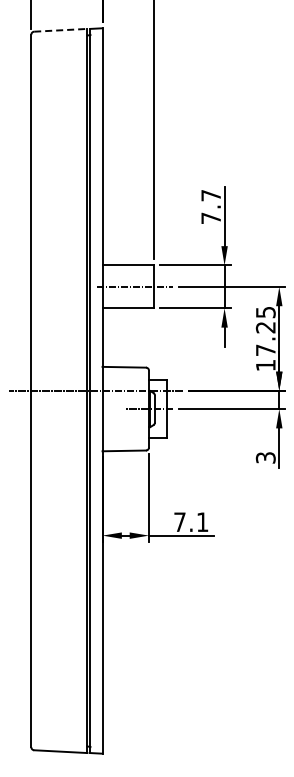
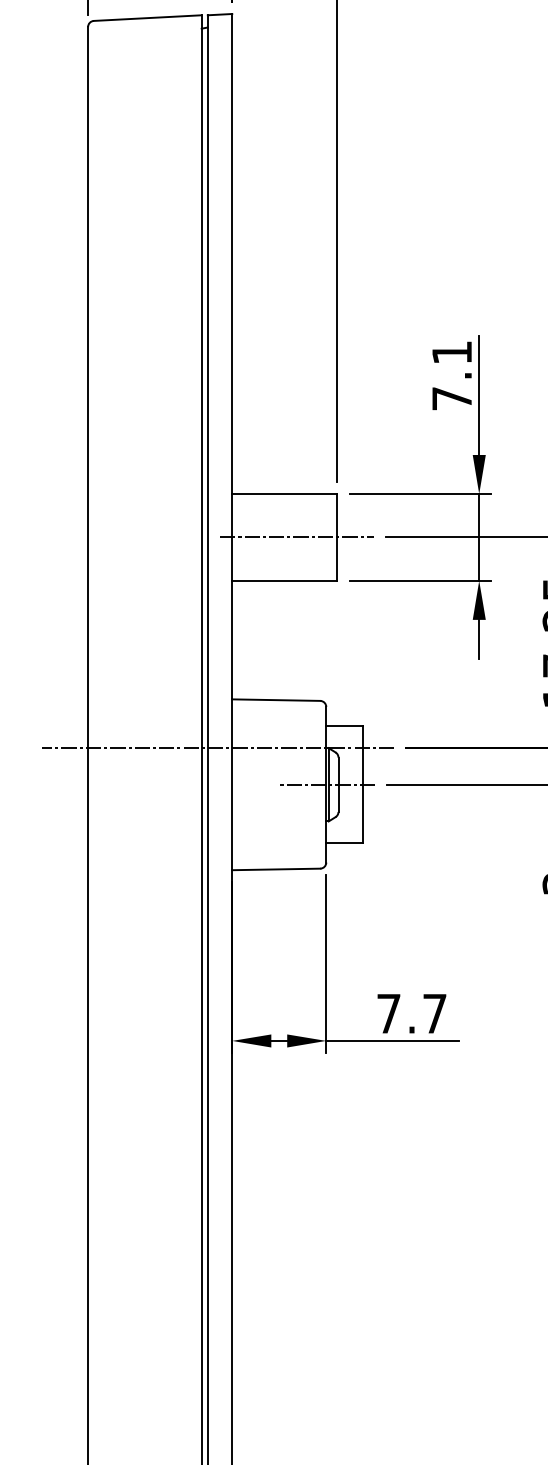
line: (60, 30) -> (147, 18), dashed -> solid
text: (210, 195) -> (450, 352), 7.7 -> 7.1
text: (202, 521) -> (434, 1012), 7.1 -> 7.7

